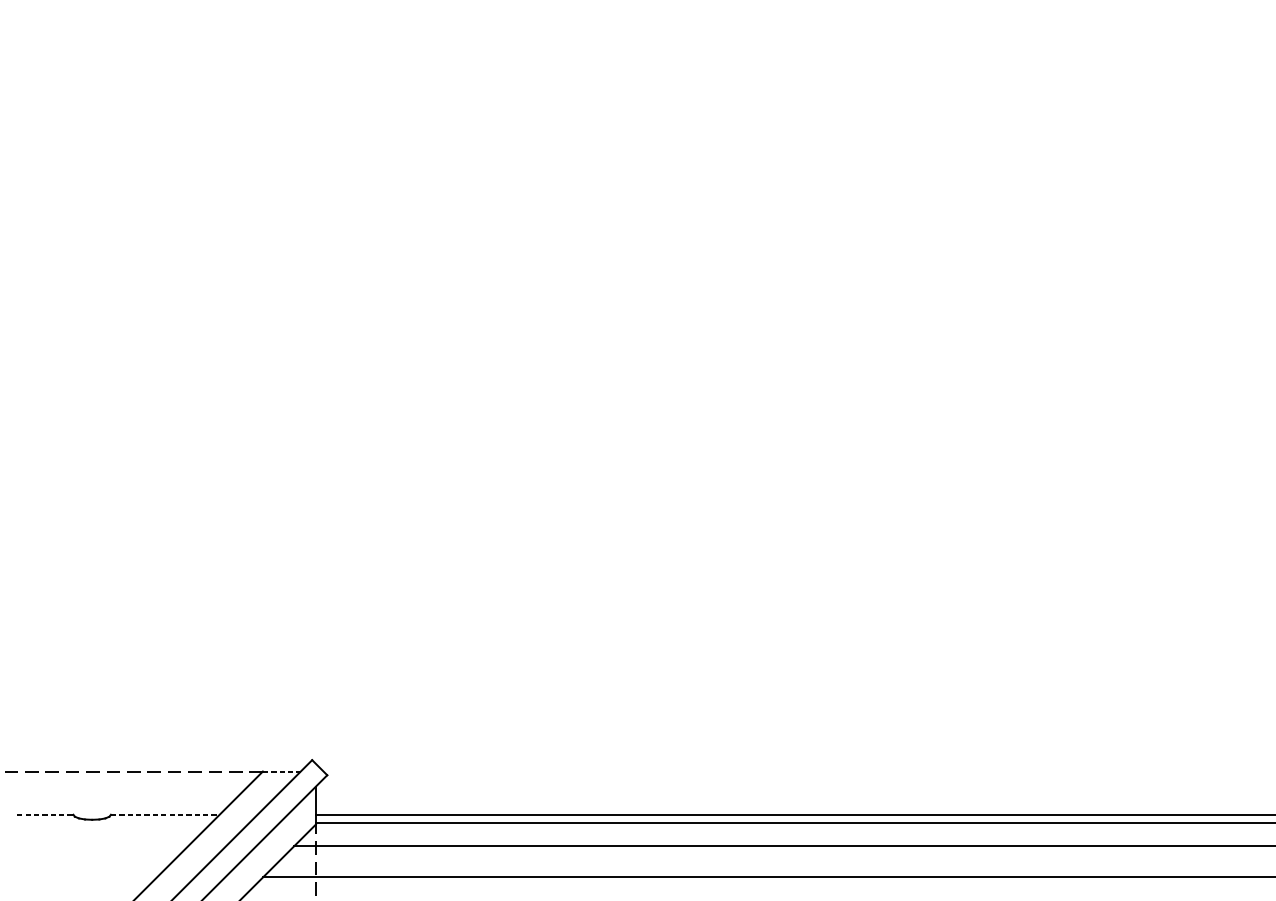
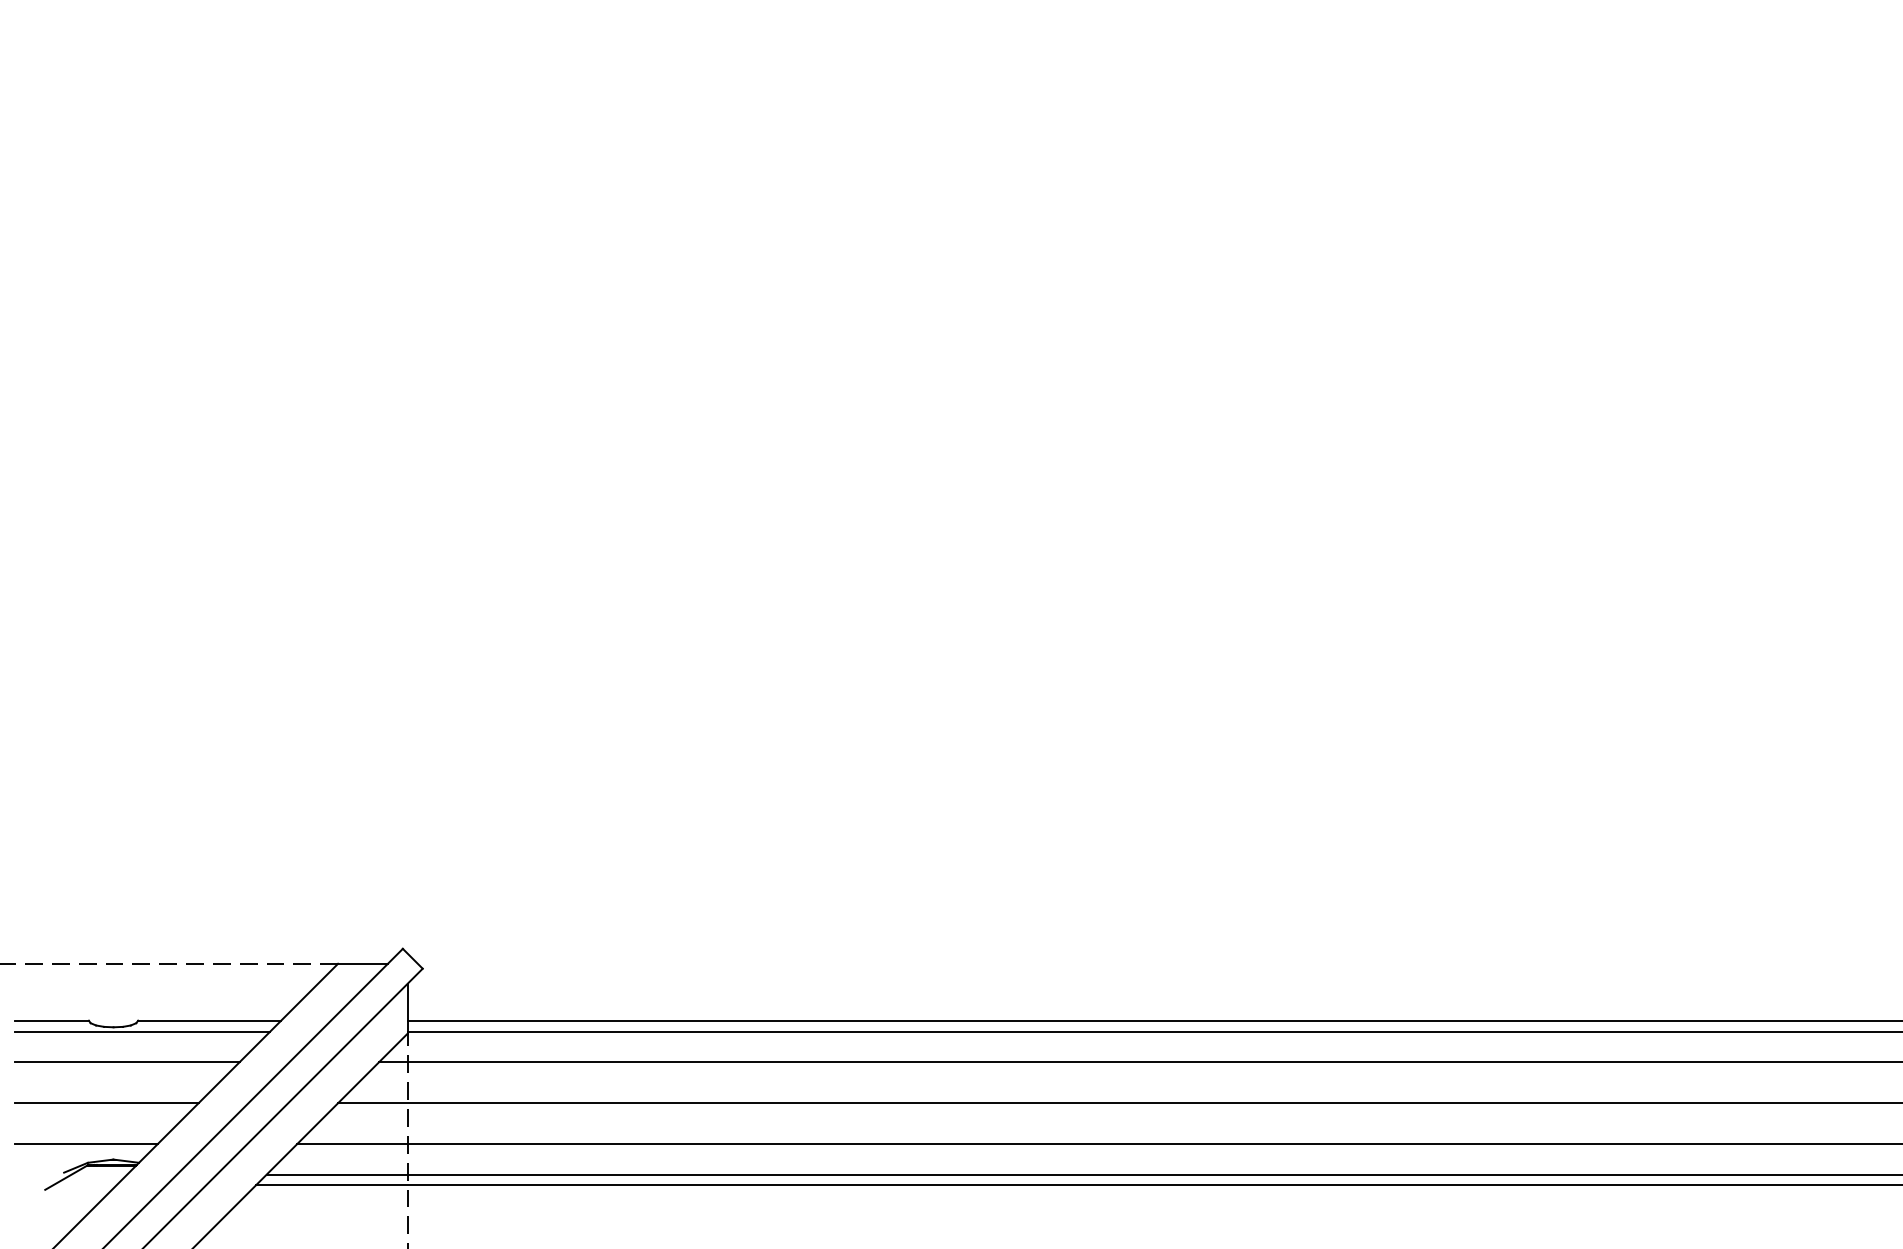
line: (282, 771) -> (363, 963), dashed -> solid
line: (45, 814) -> (52, 1020), dashed -> solid
line: (165, 814) -> (210, 1020), dashed -> solid
line: (114, 822) -> (142, 1031), added
line: (102, 845) -> (126, 1061), added
line: (86, 877) -> (106, 1103), added

